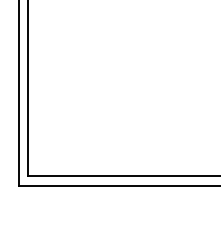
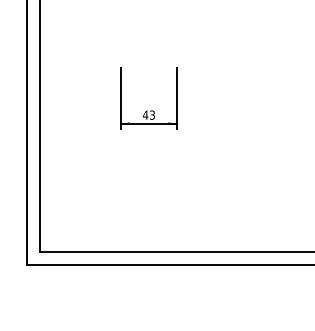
part: (103, 77) -> (147, 110), added

